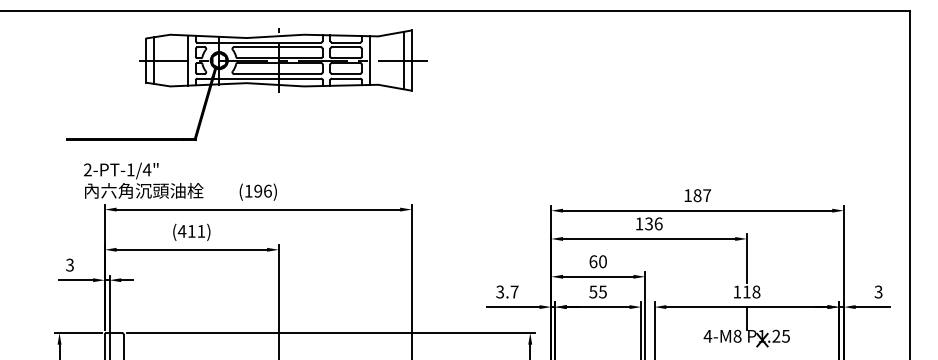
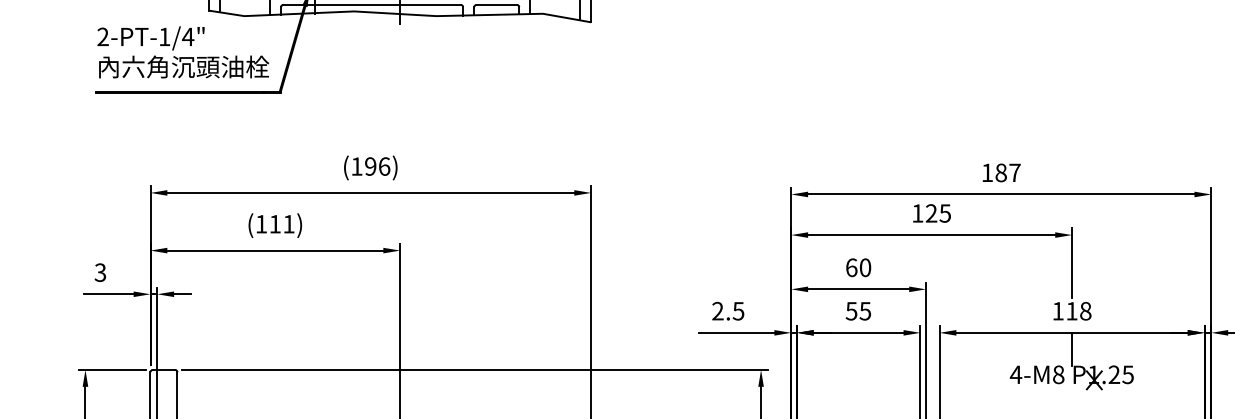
text: (143, 180) -> (183, 52), moved
text: (653, 223) -> (937, 212), 136 -> 125
text: (181, 231) -> (260, 224), (411) -> (111)
text: (507, 291) -> (728, 310), 3.7 -> 2.5

